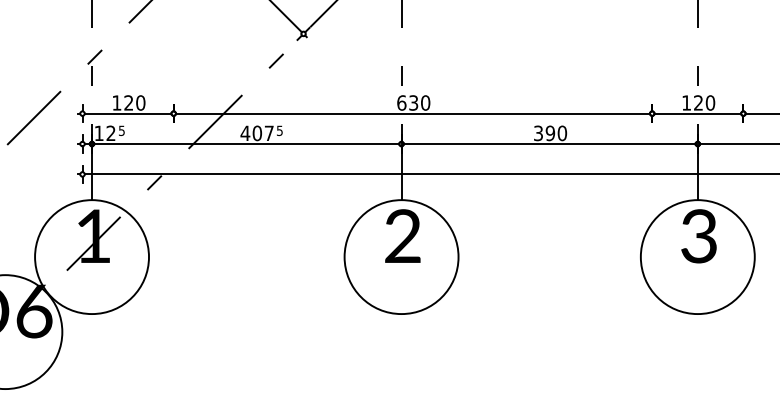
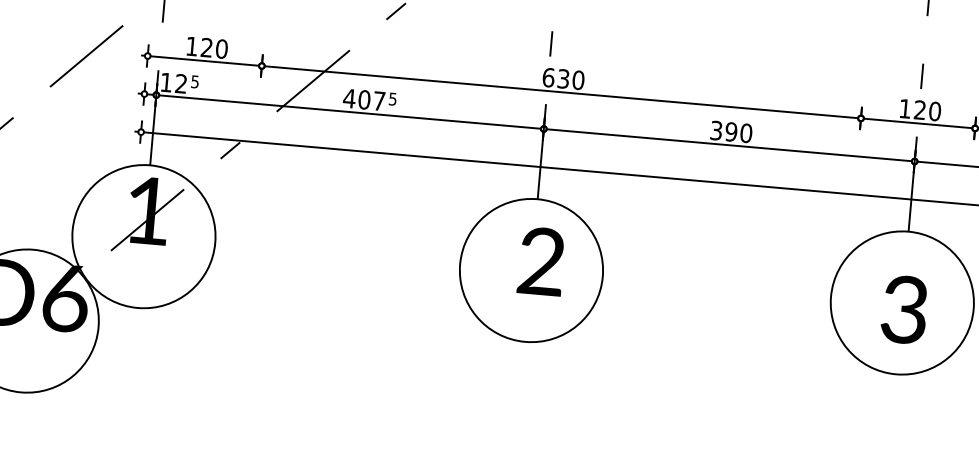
text: (402, 235) -> (541, 260), moved
text: (698, 236) -> (903, 309), moved

